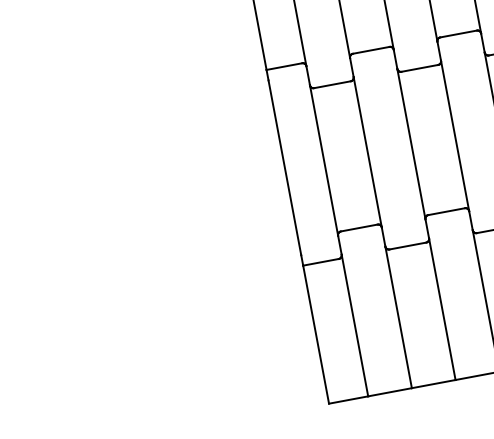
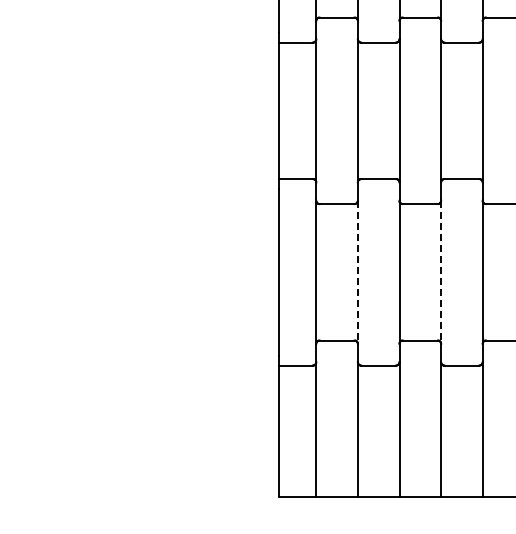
line: (455, 136) -> (441, 272), solid -> dashed
line: (367, 152) -> (357, 272), solid -> dashed

